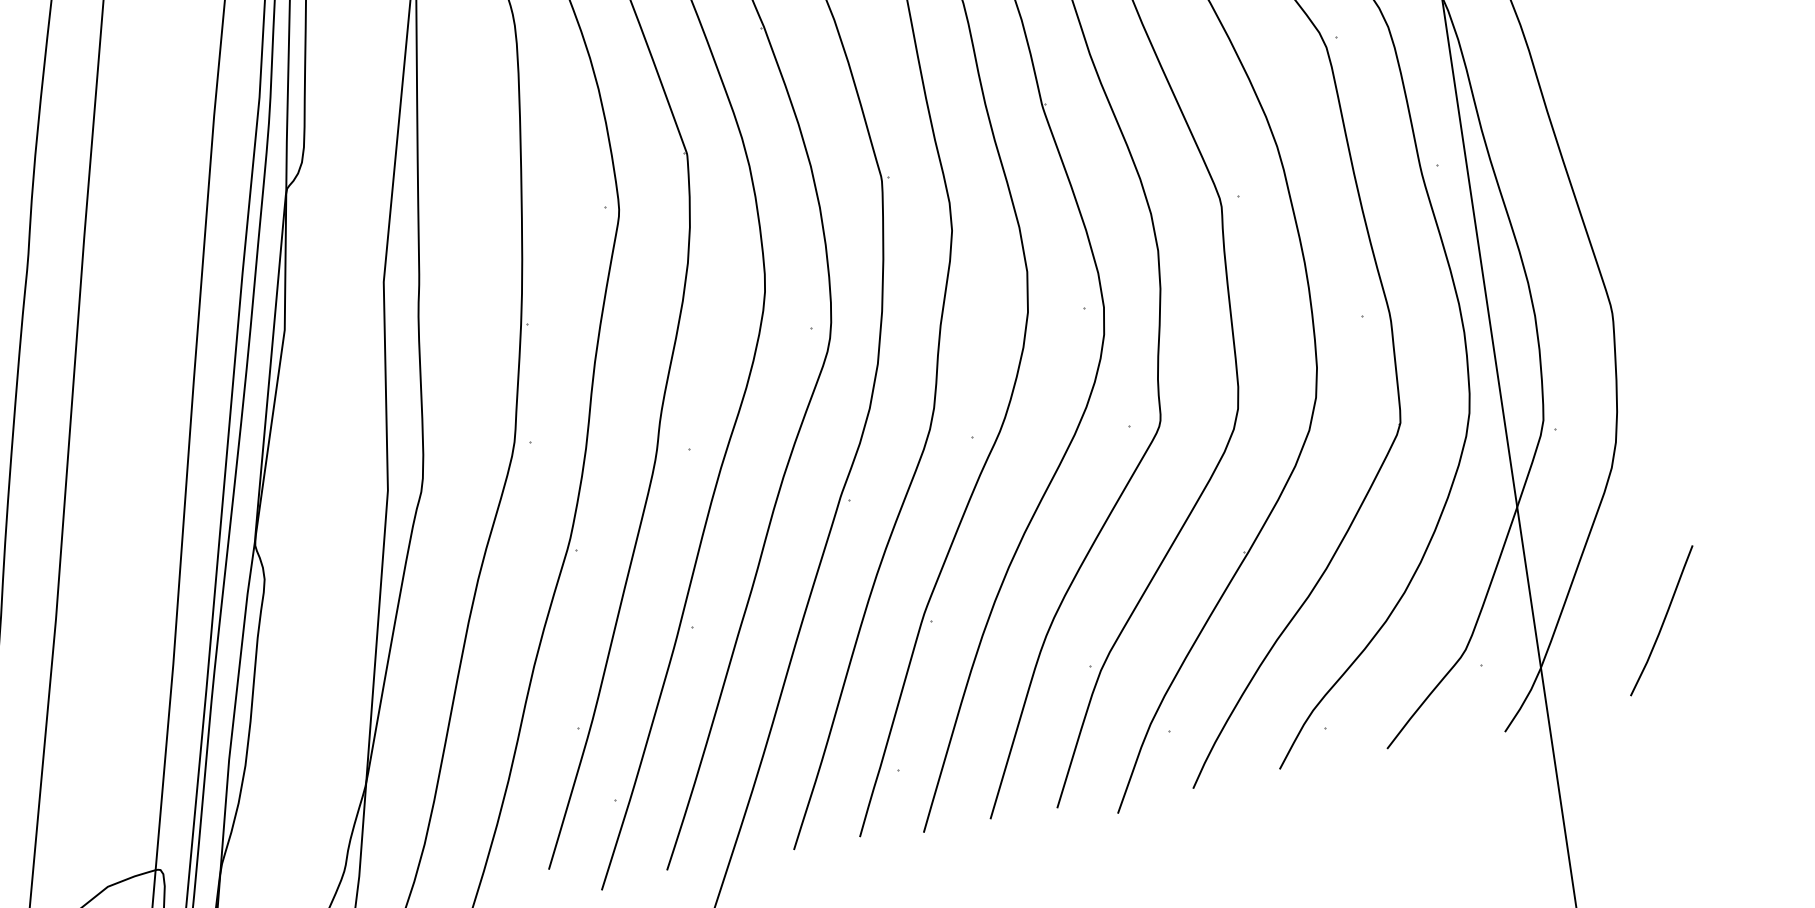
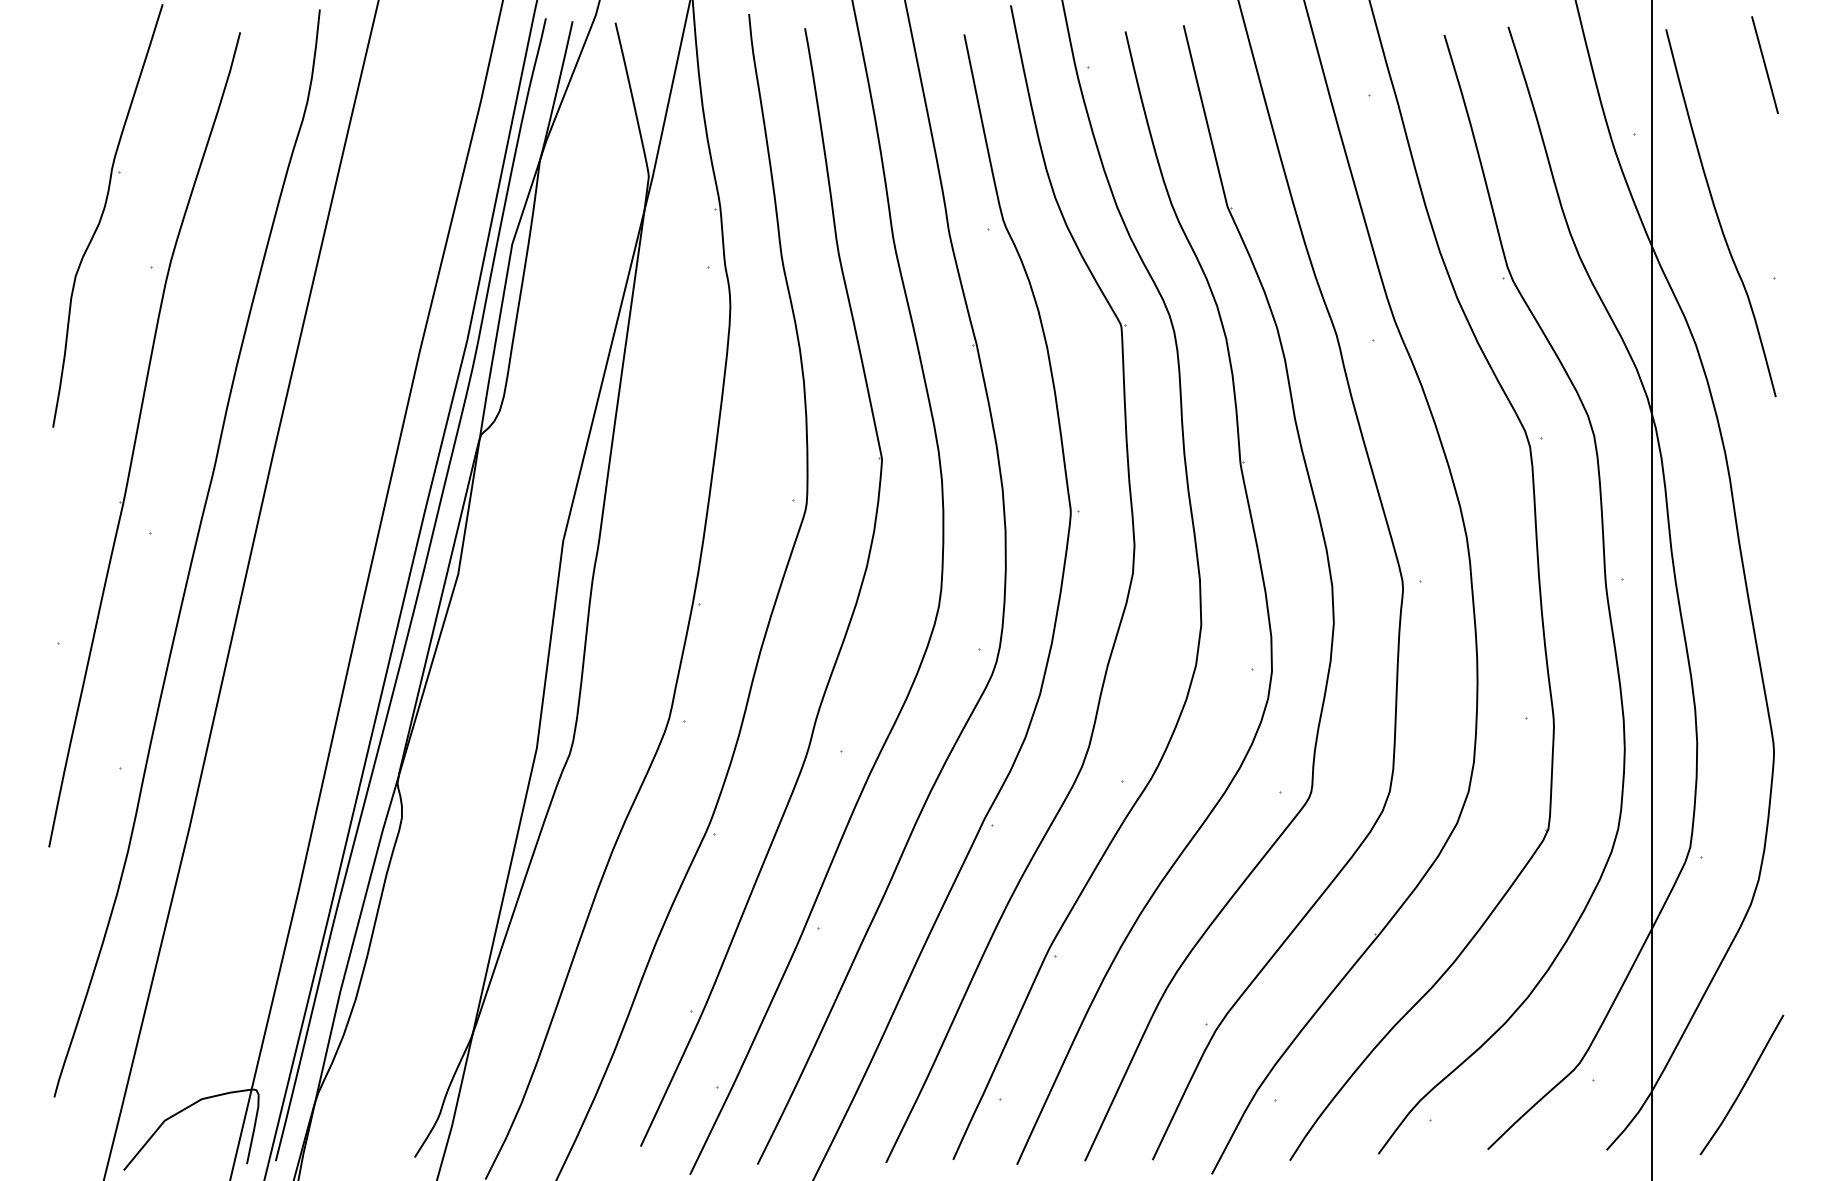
curve: (1663, 620) -> (1743, 1084), moved

